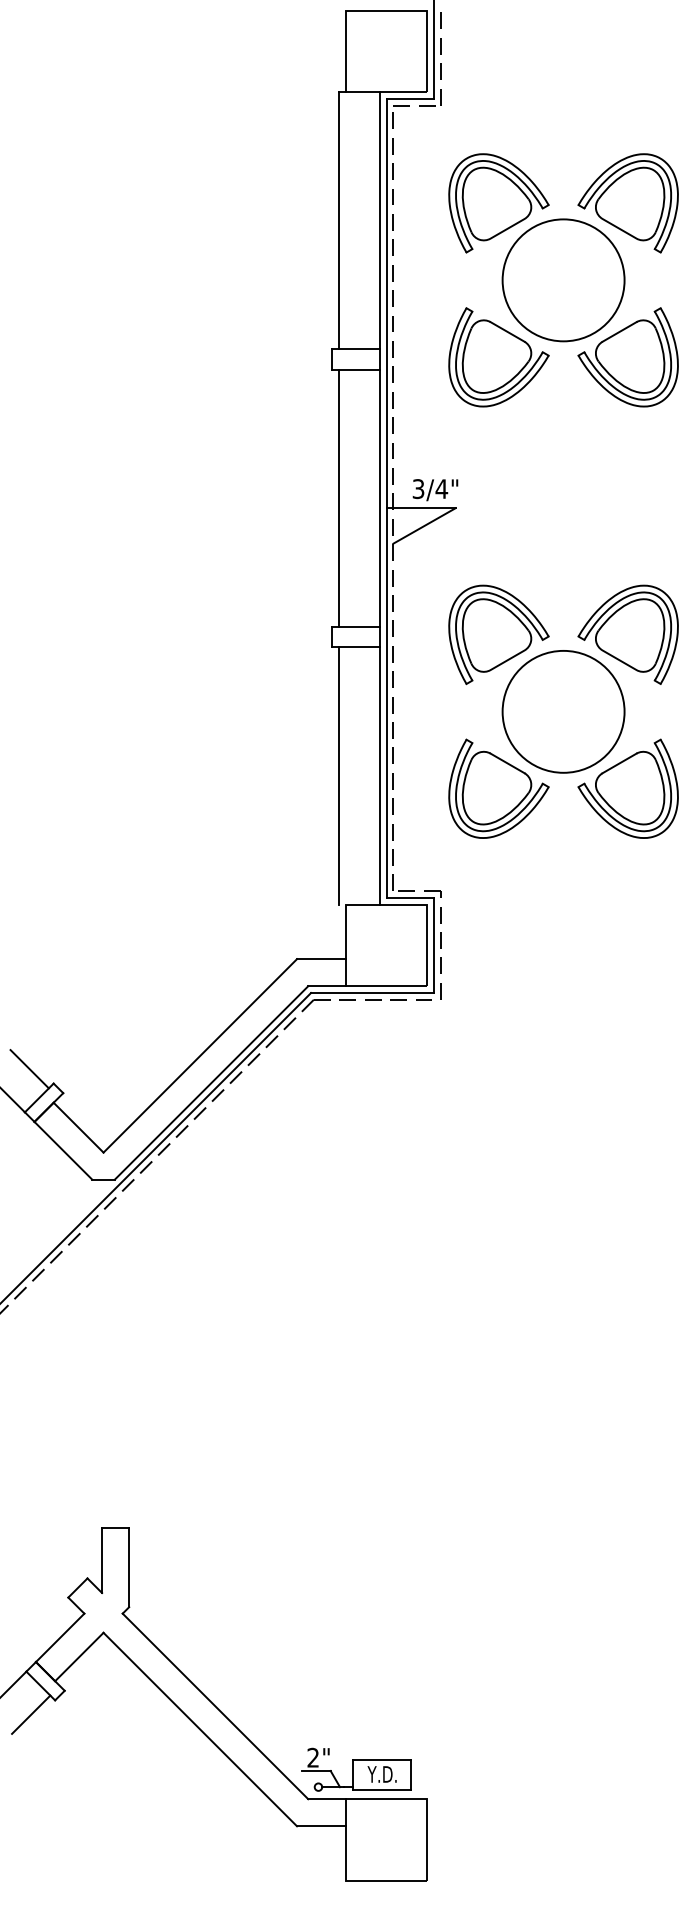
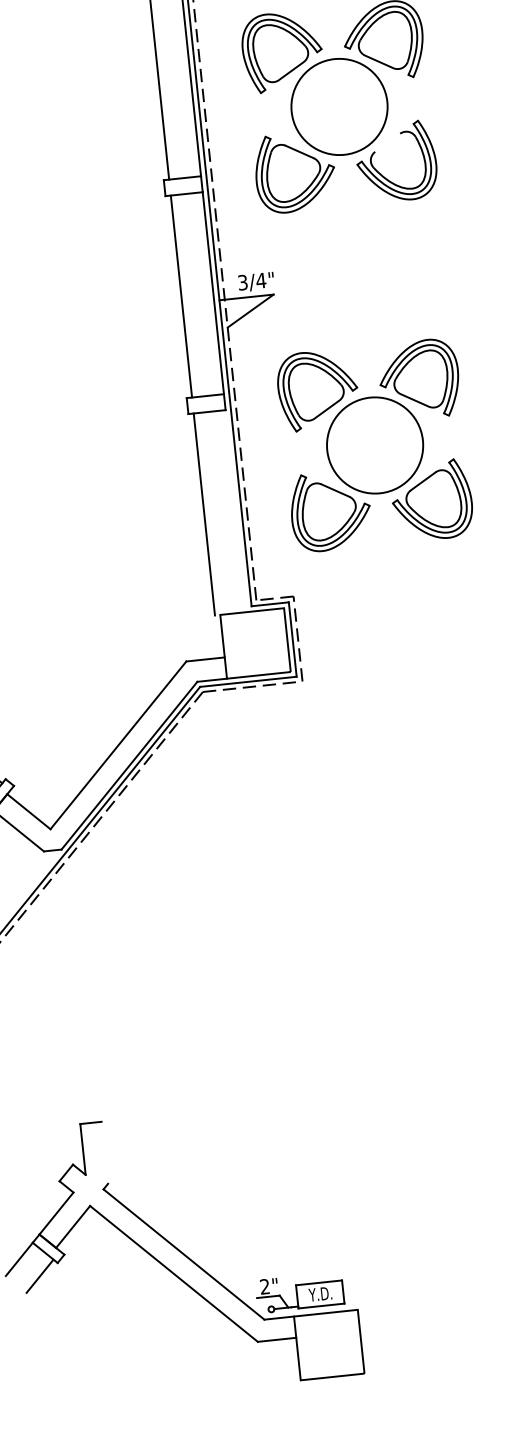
line: (619, 331) -> (387, 142), removed
line: (379, 775) -> (235, 510), removed
line: (129, 1567) -> (105, 1152), removed

